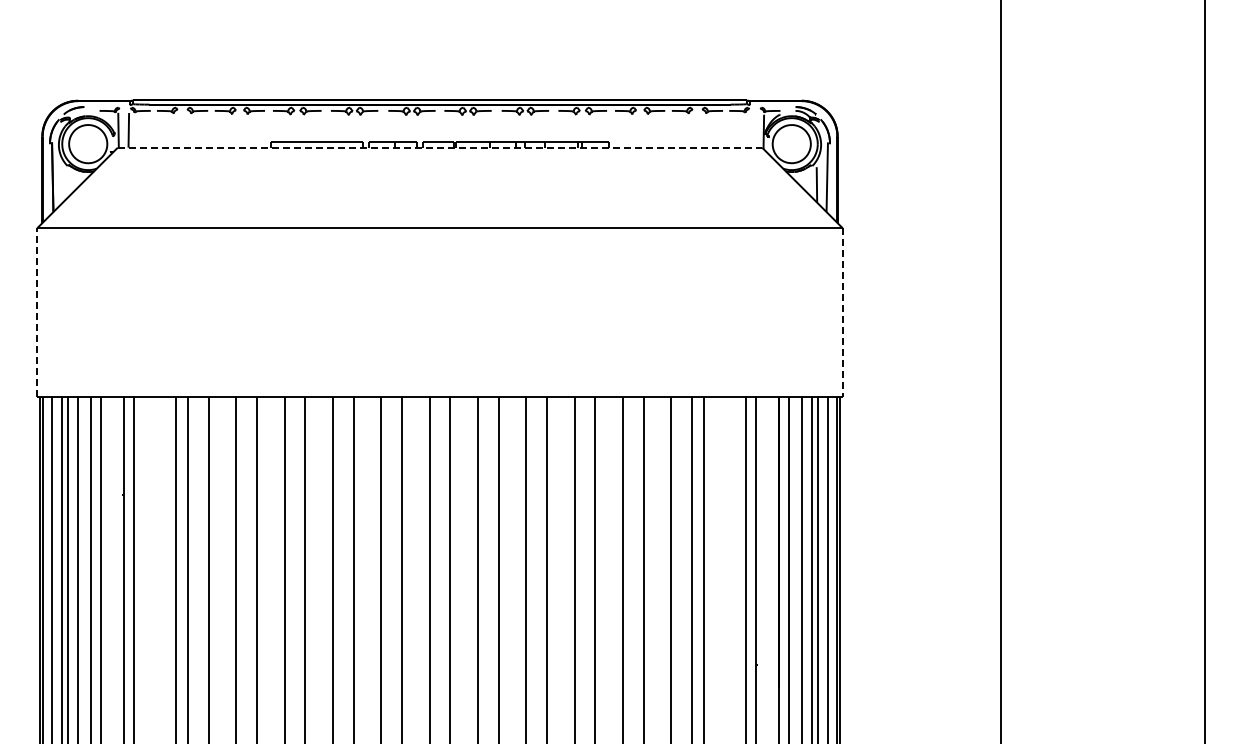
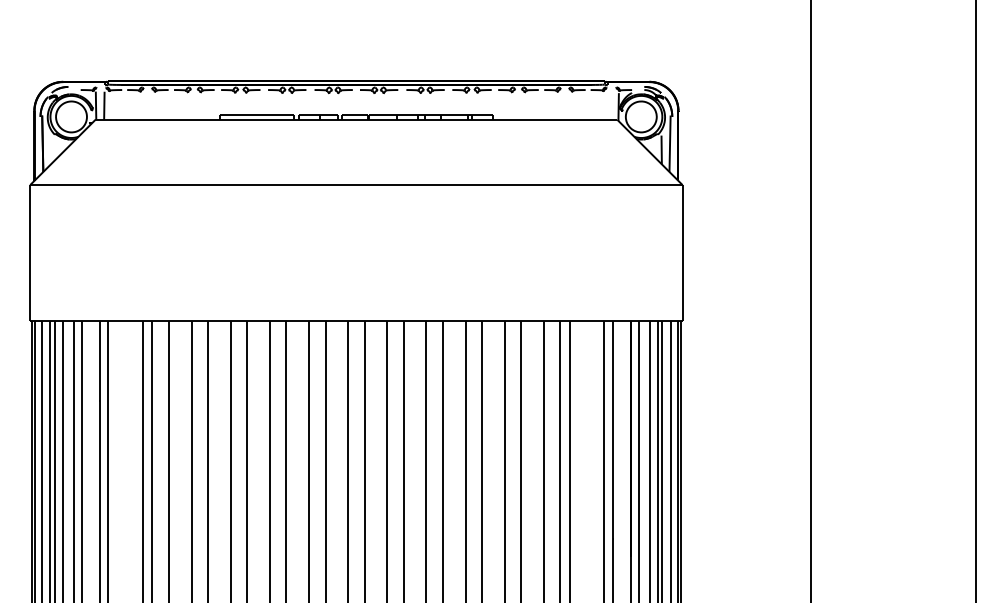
line: (440, 147) -> (356, 119), dashed -> solid
line: (37, 311) -> (30, 252), dashed -> solid
line: (842, 312) -> (682, 253), dashed -> solid

